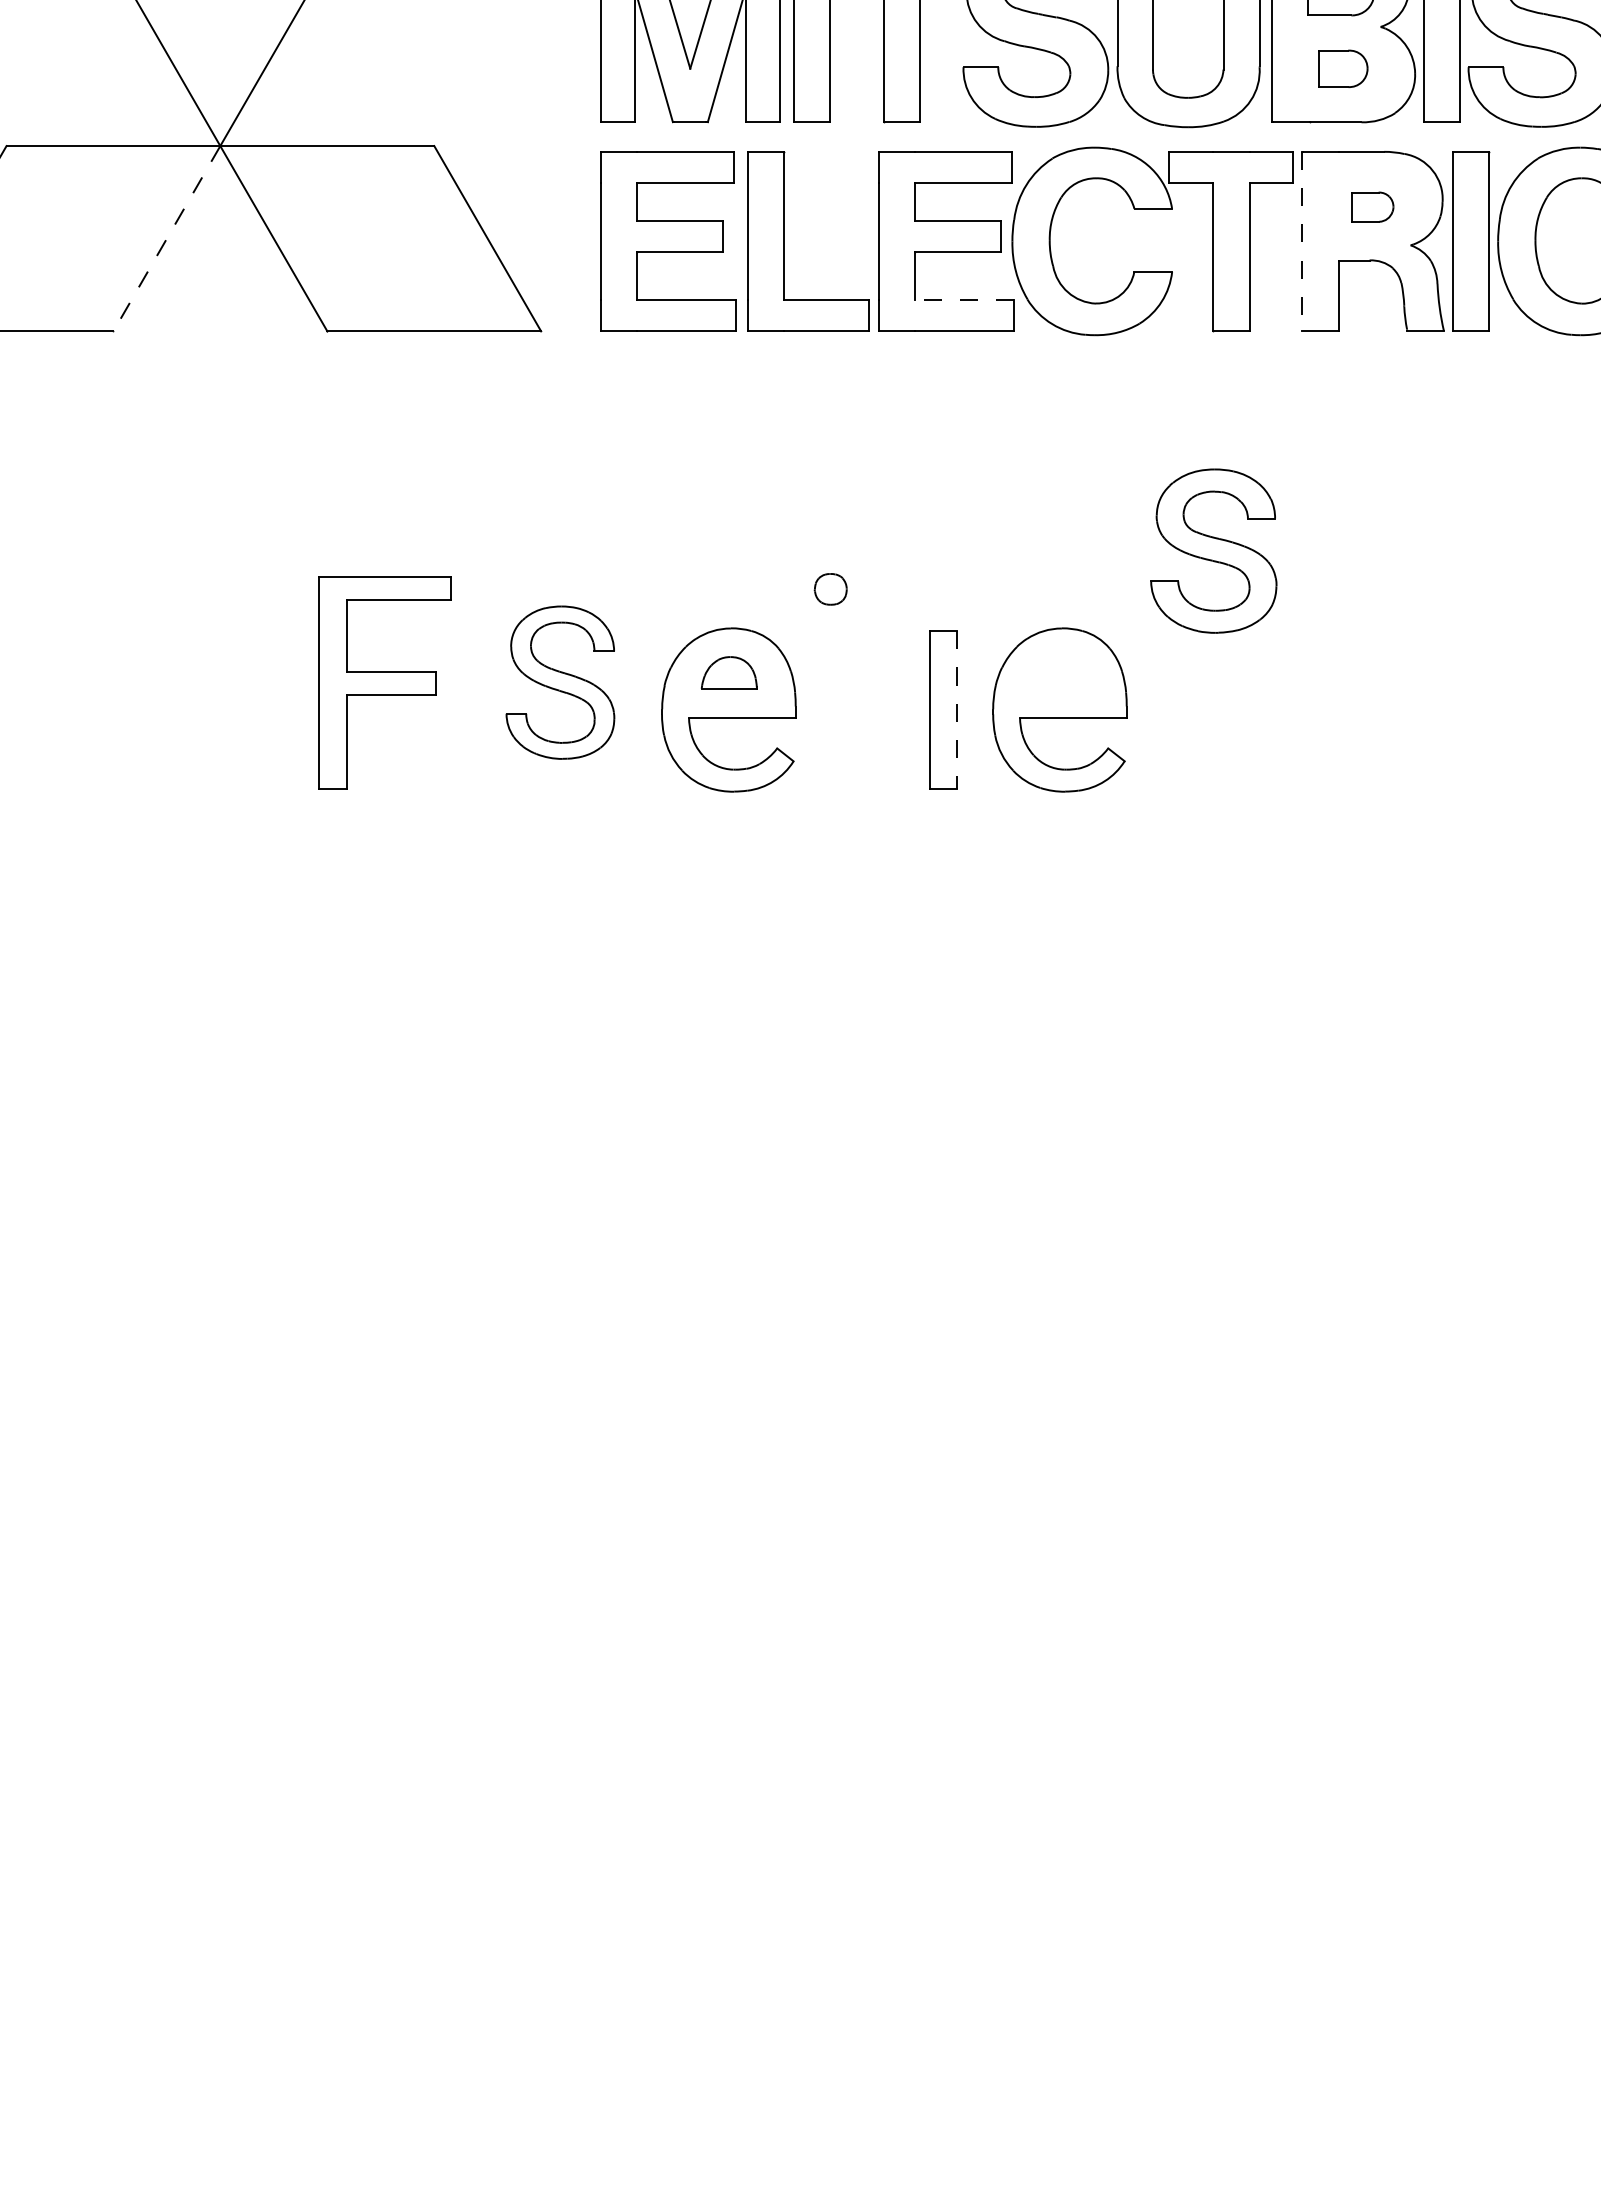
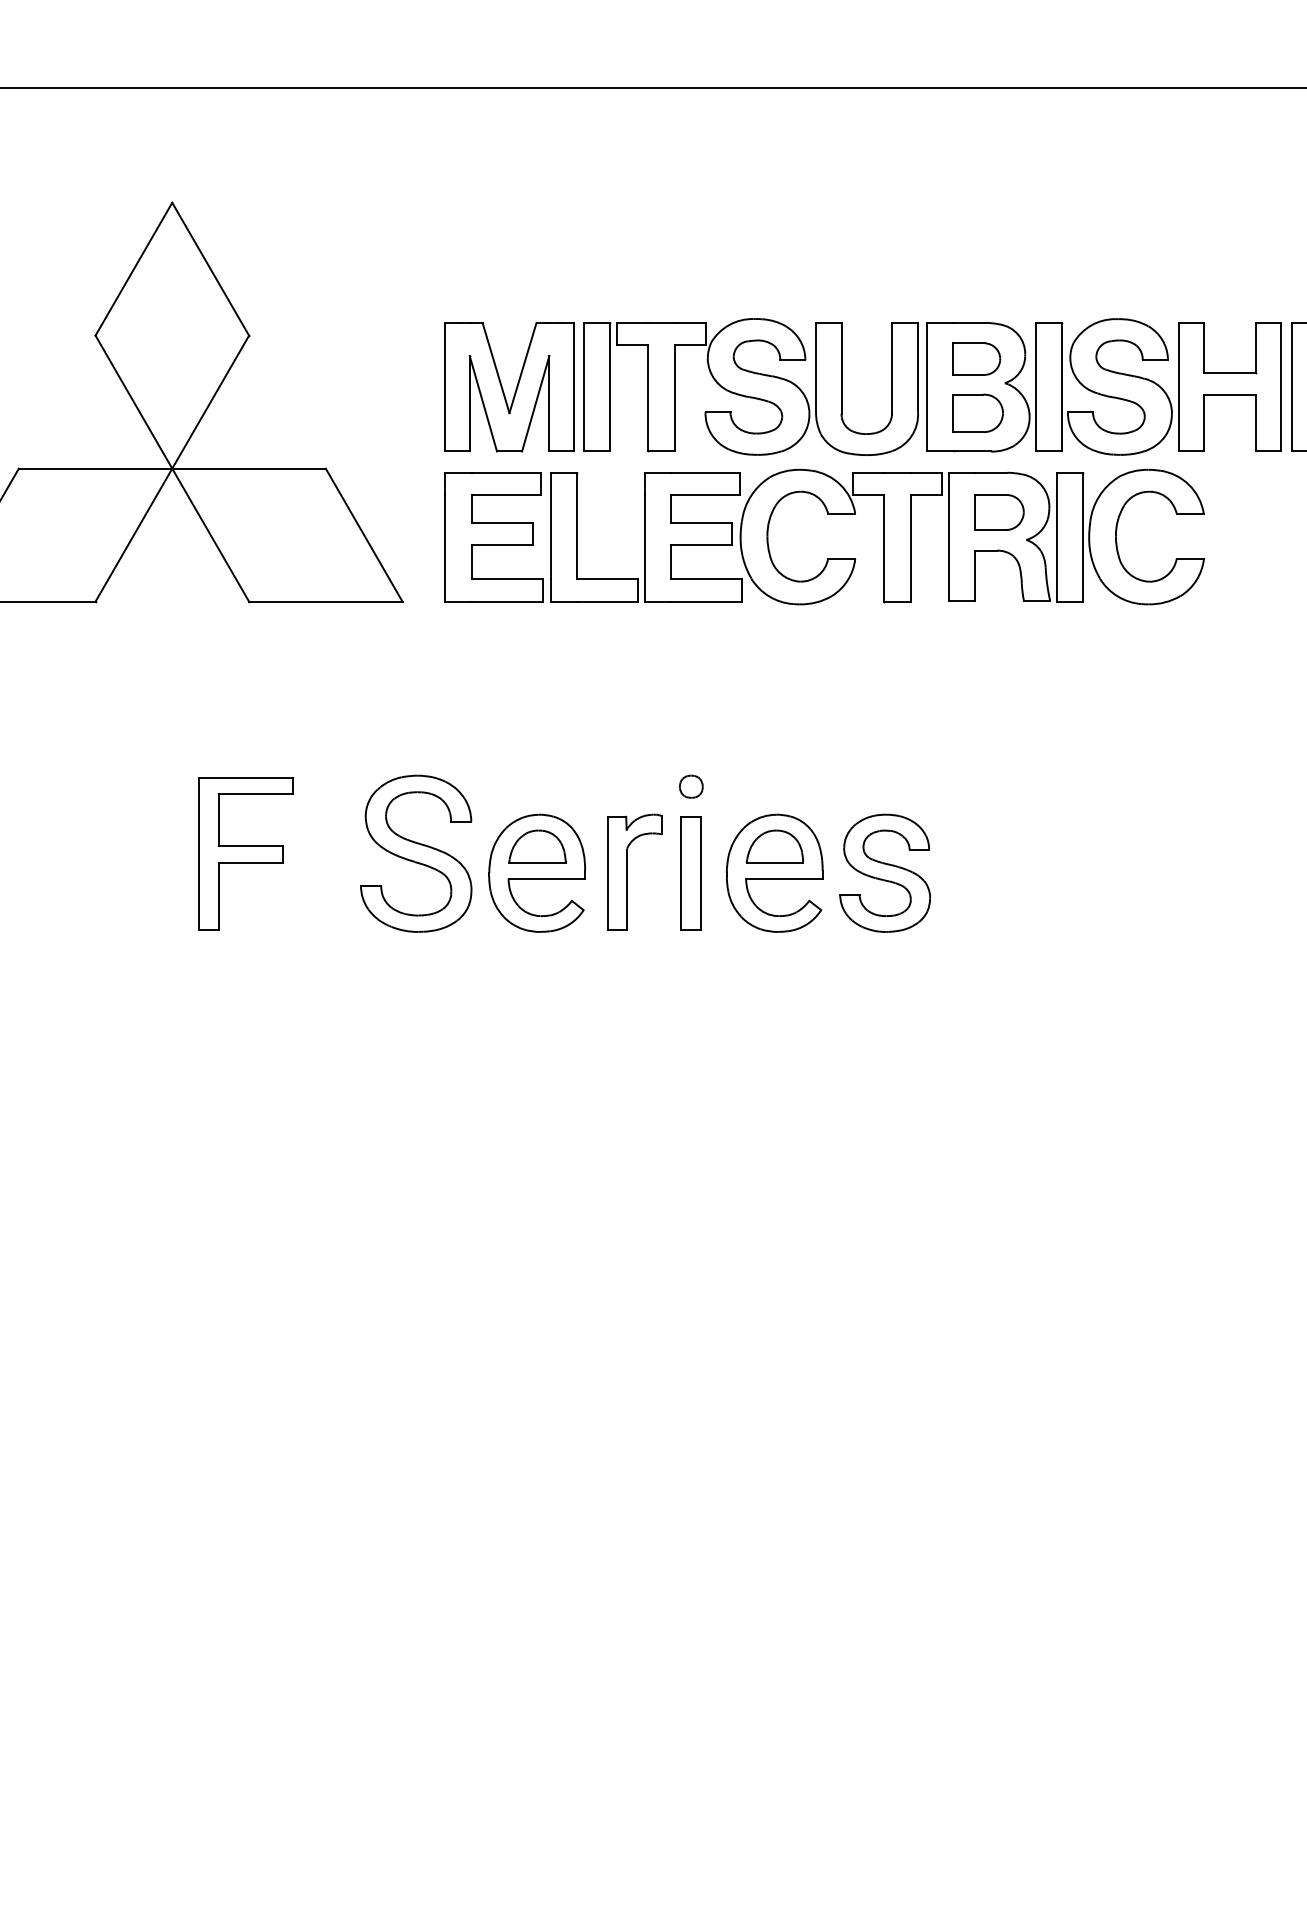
part: (1342, 67) -> (977, 412), size x1.43
part: (1373, 207) -> (999, 512), size x1.67
line: (166, 239) -> (133, 535), dashed -> solid
line: (1302, 242) -> (948, 537), dashed -> solid
line: (963, 300) -> (705, 579), dashed -> solid
part: (1214, 549) -> (885, 872), moved
part: (829, 589) -> (690, 786), moved
part: (729, 672) -> (537, 846), size x1.43
part: (1059, 672) -> (774, 846), added
part: (383, 682) -> (245, 853), moved
part: (560, 682) -> (416, 853), size x1.43
part: (854, 707) -> (627, 871), added
line: (956, 710) -> (700, 873), dashed -> solid

